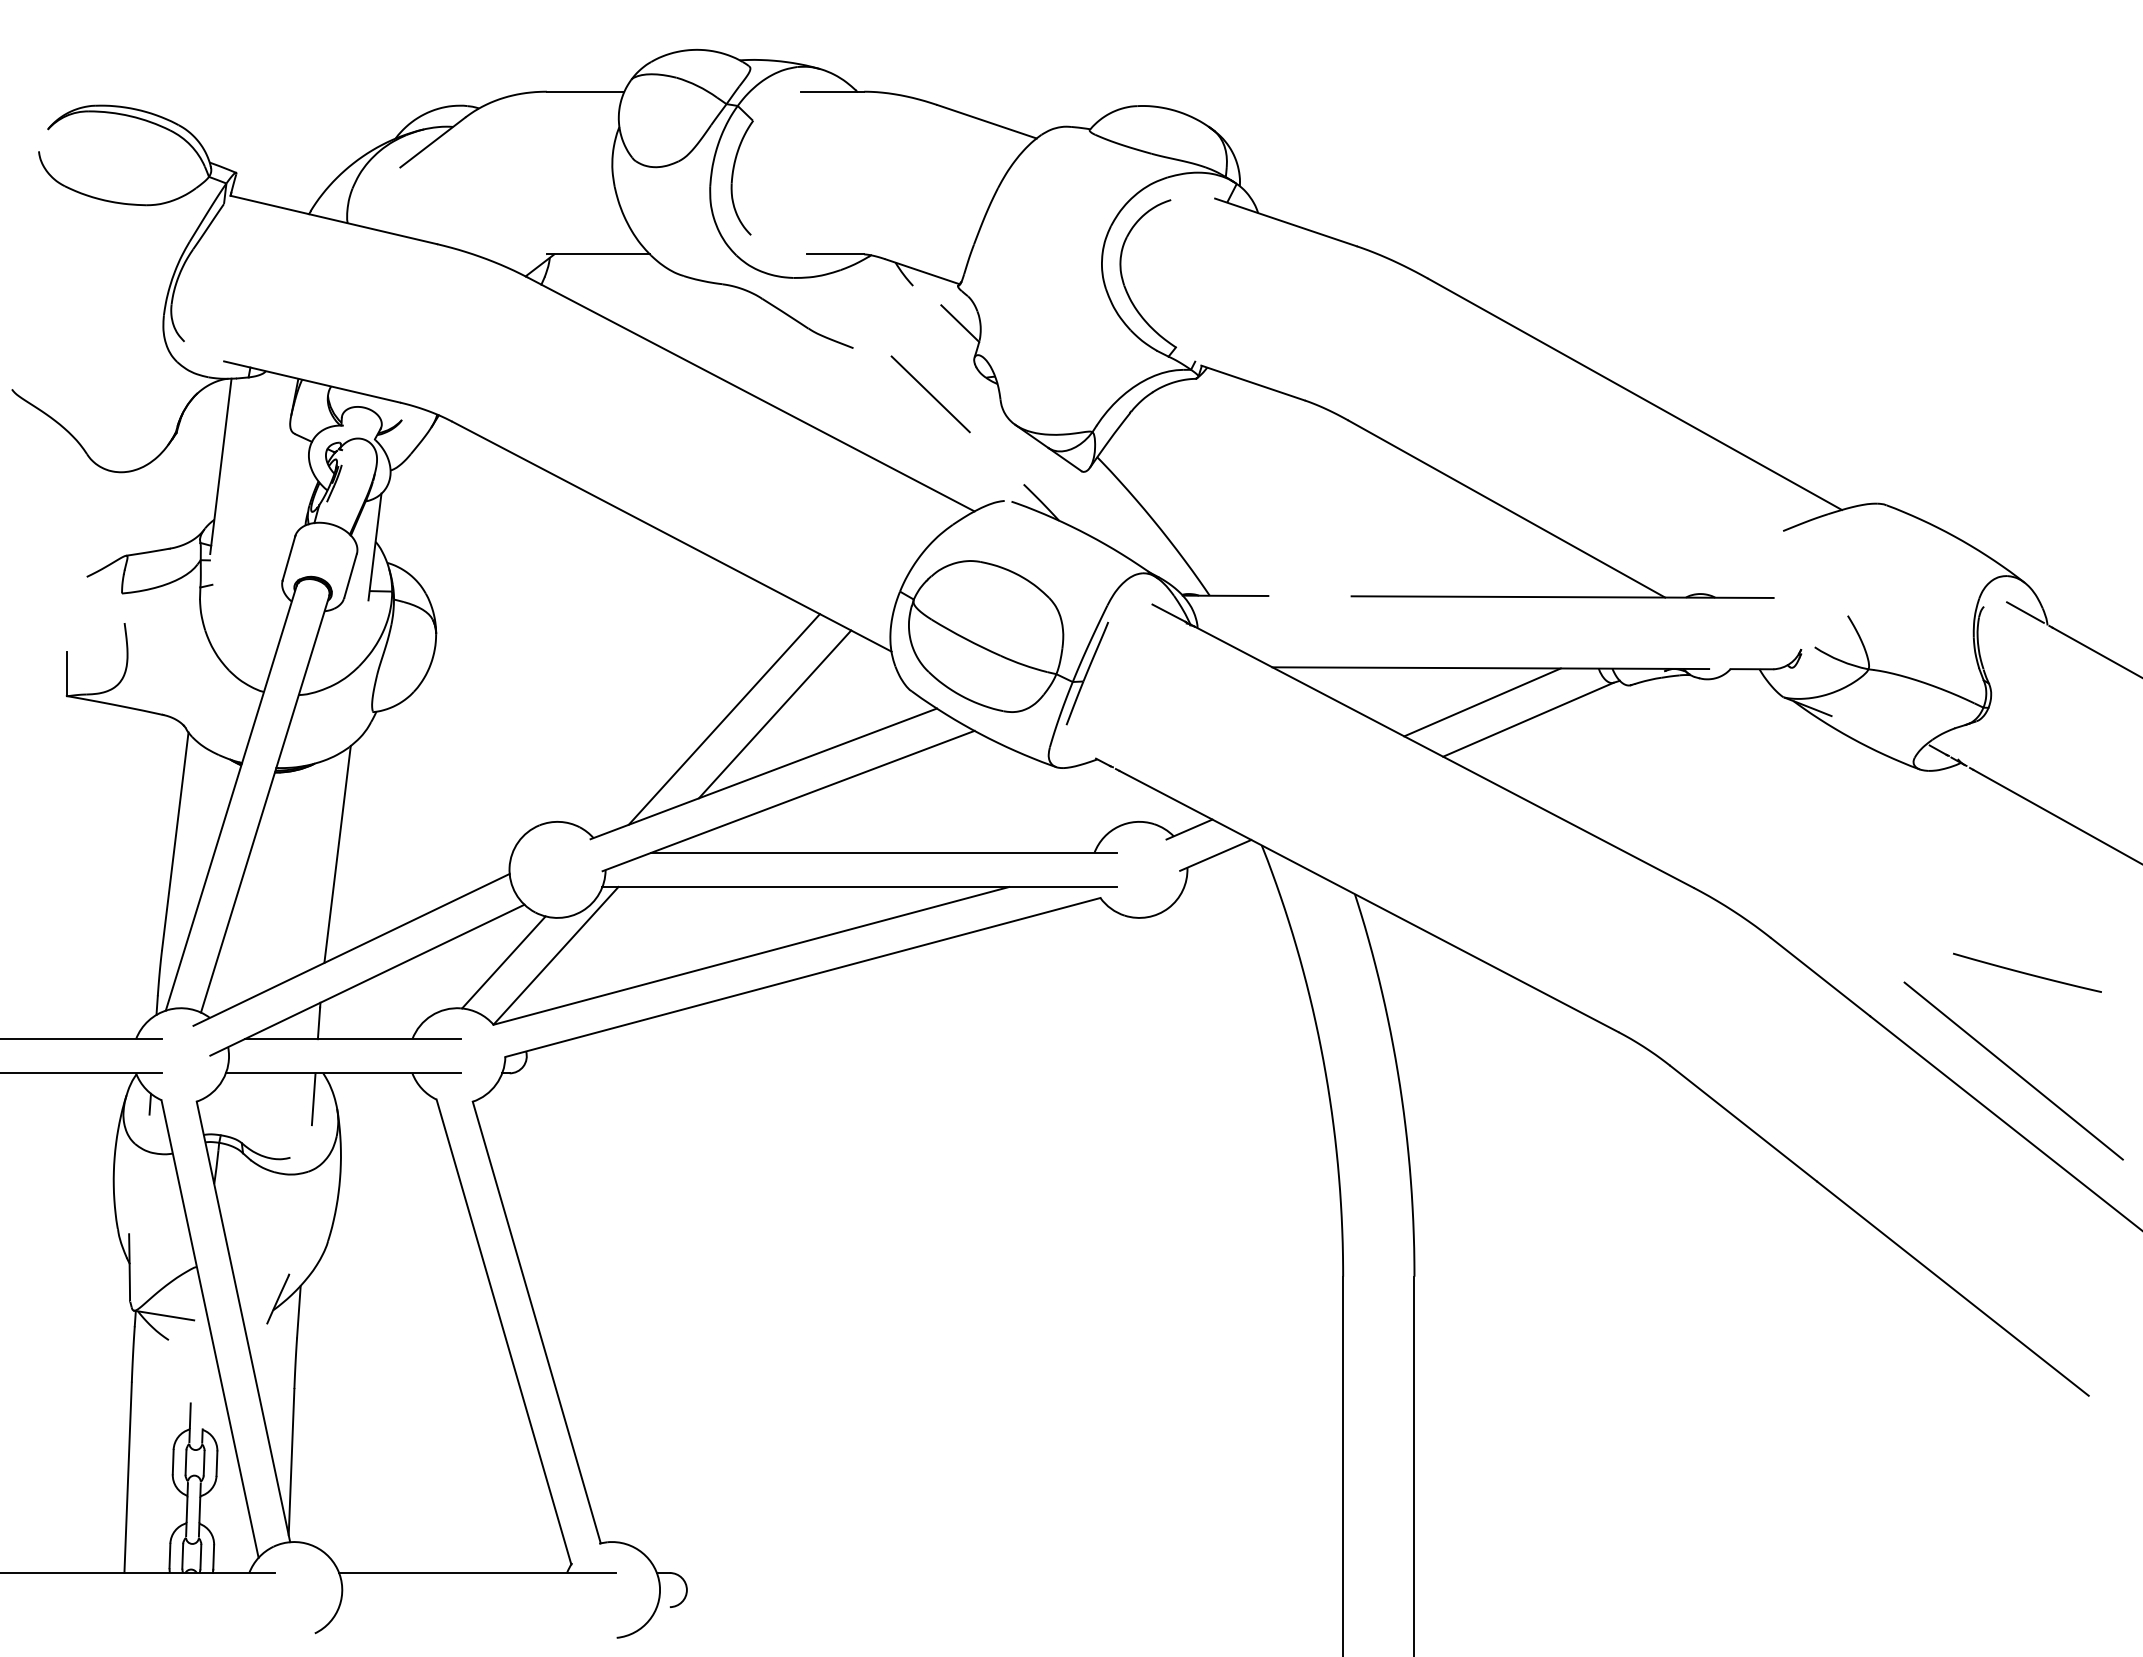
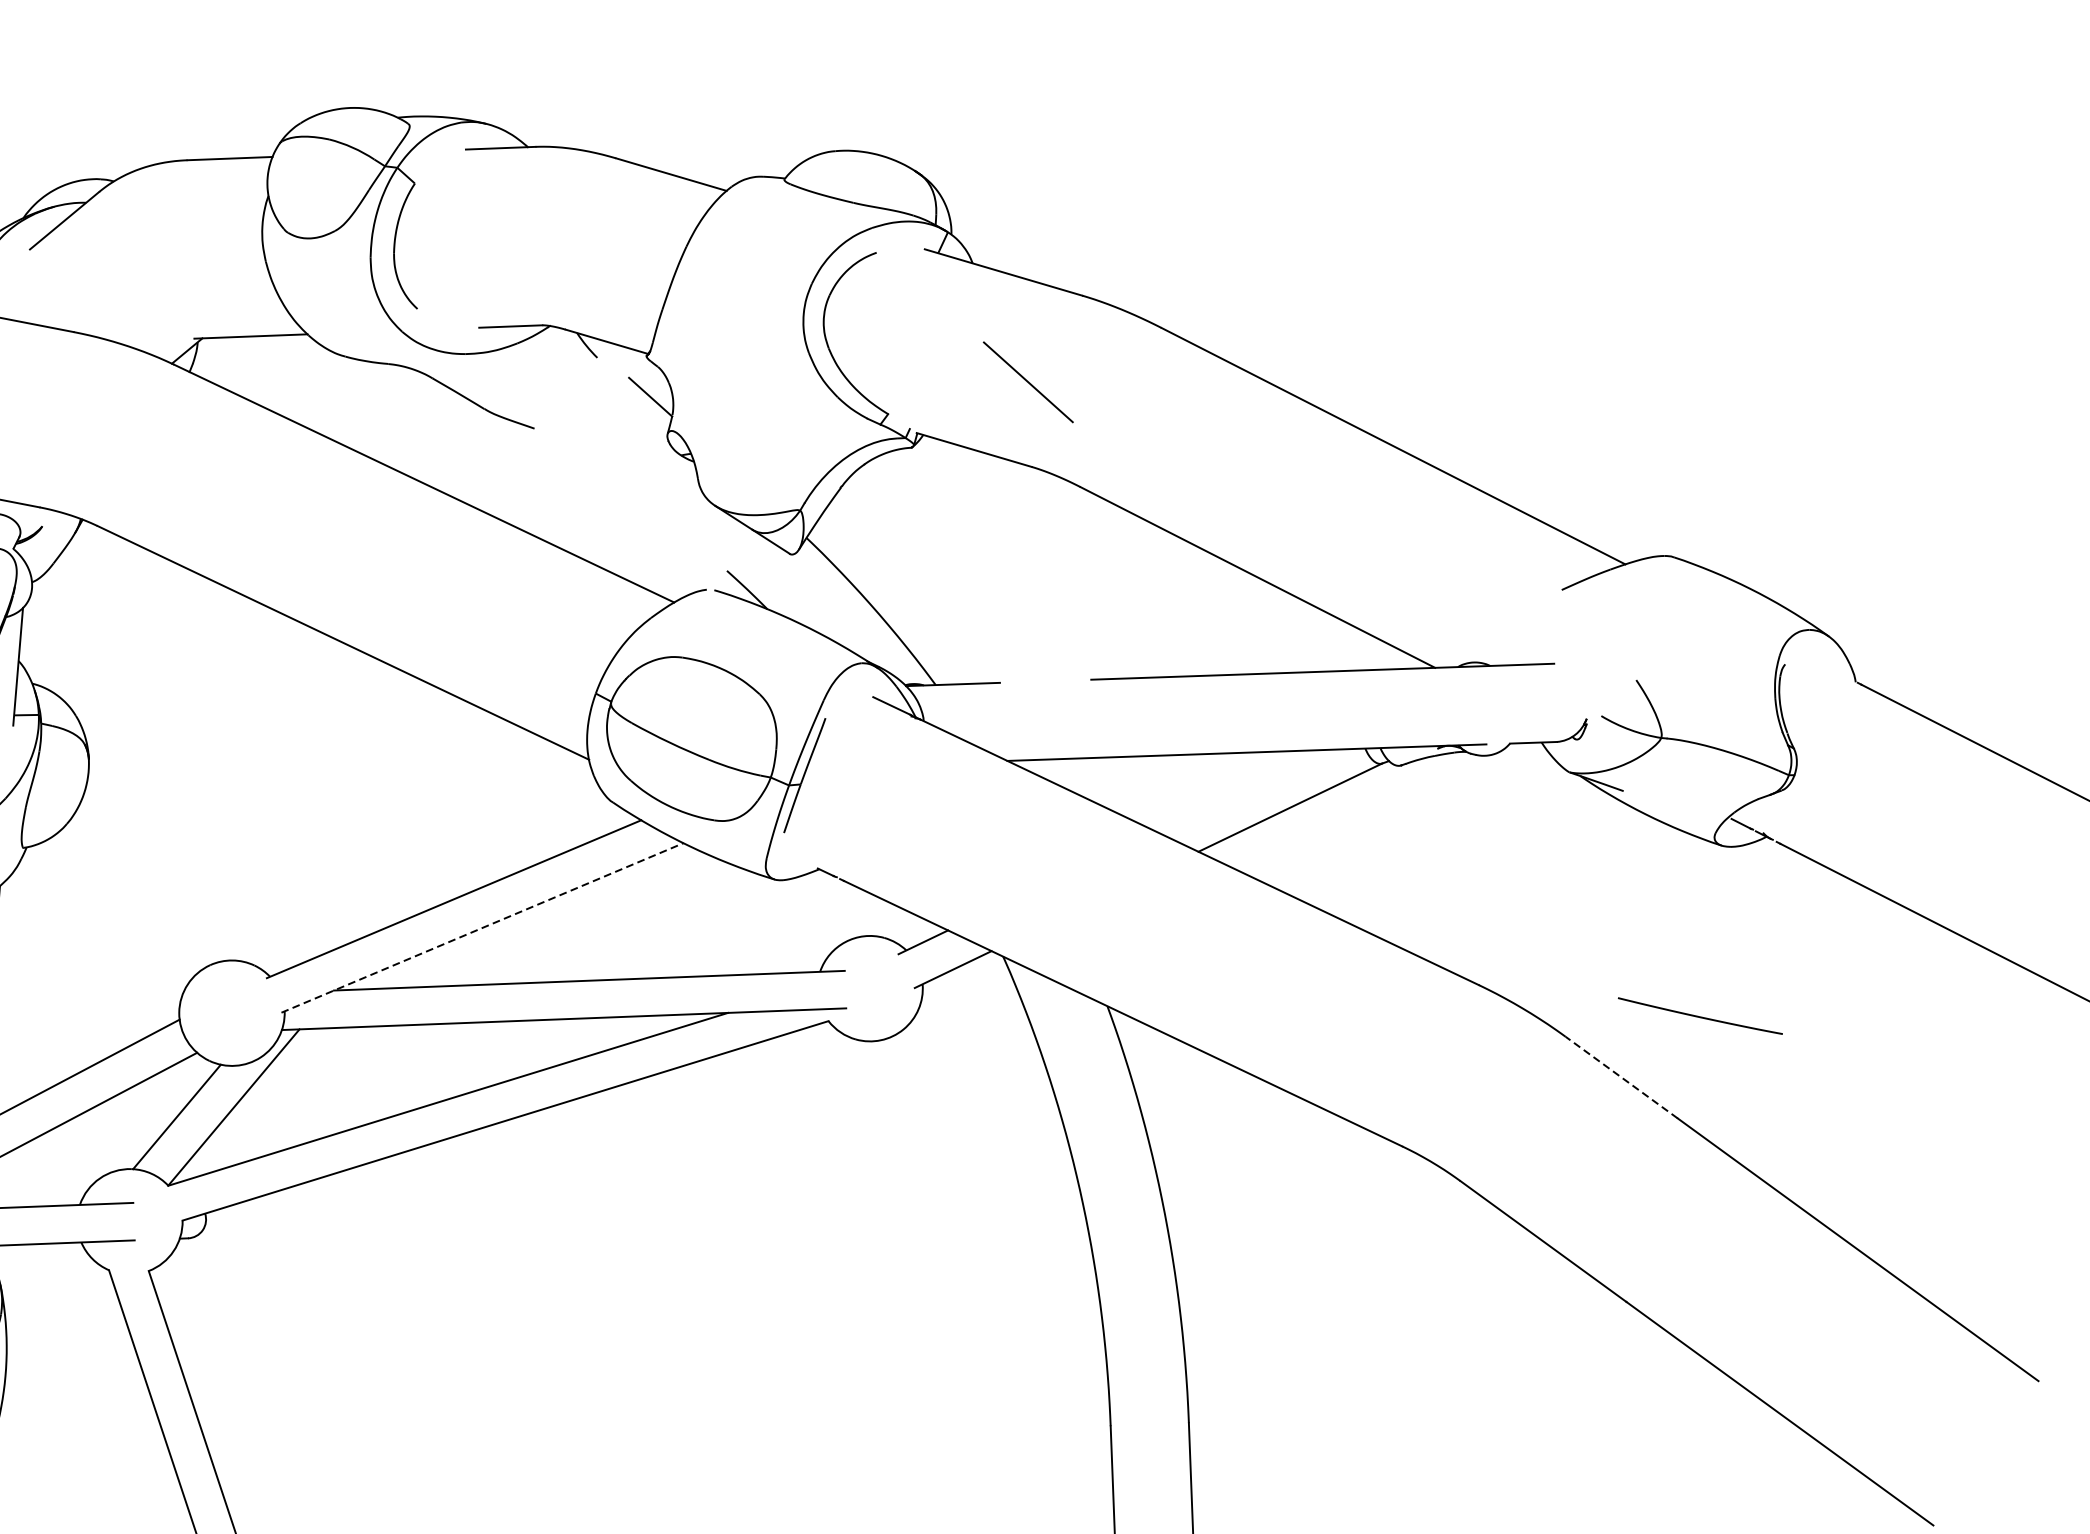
line: (930, 394) -> (1028, 382), moved
line: (2025, 612) -> (1831, 669), removed
line: (1482, 702) -> (1239, 790), removed
line: (774, 714) -> (463, 833), removed
line: (723, 719) -> (407, 841), removed
line: (788, 801) -> (482, 928), solid -> dashed
curve: (2026, 972) -> (1699, 1015), moved
line: (1820, 976) -> (1621, 1076), solid -> dashed
line: (2013, 1070) -> (1837, 1171), removed

